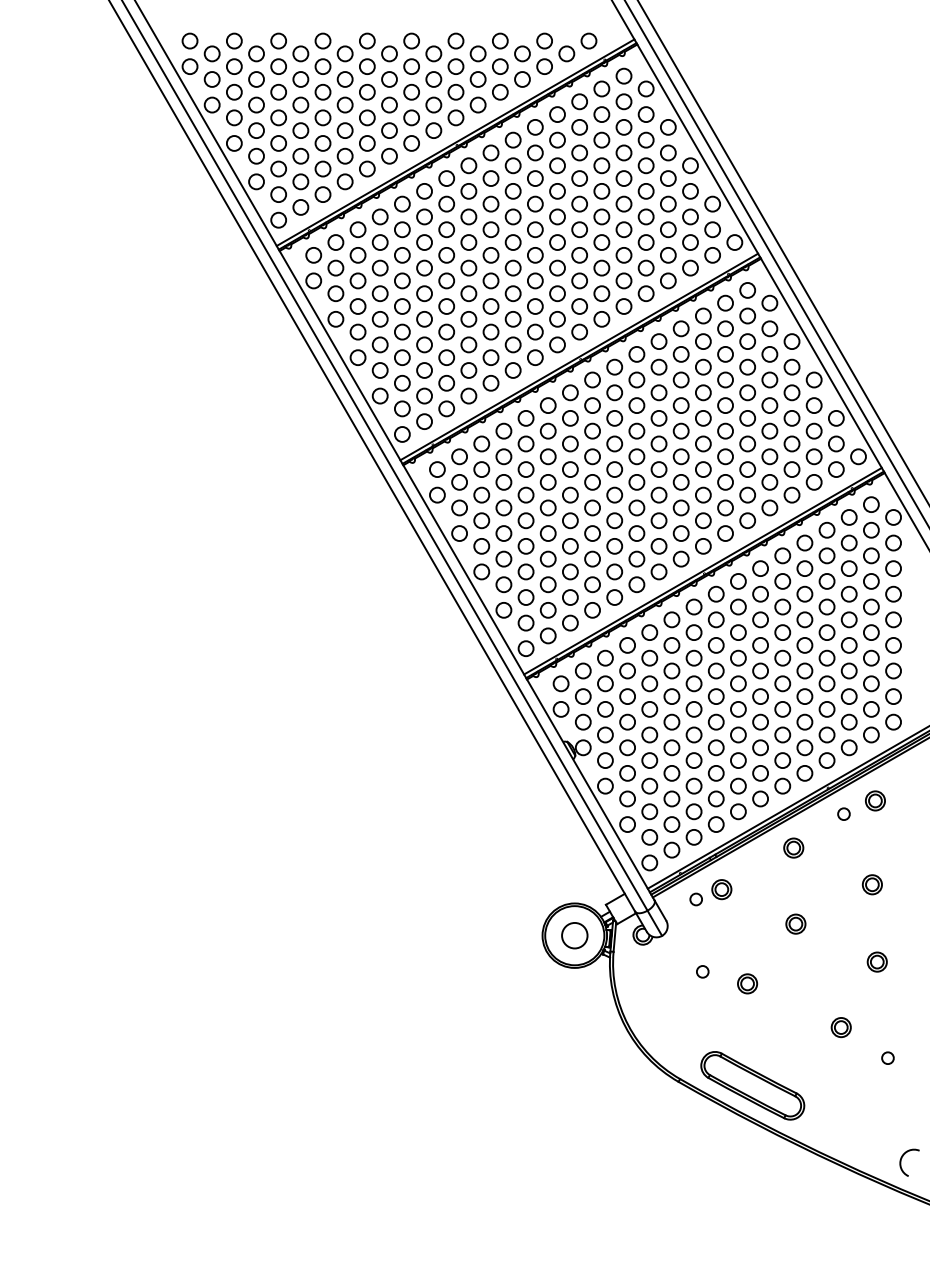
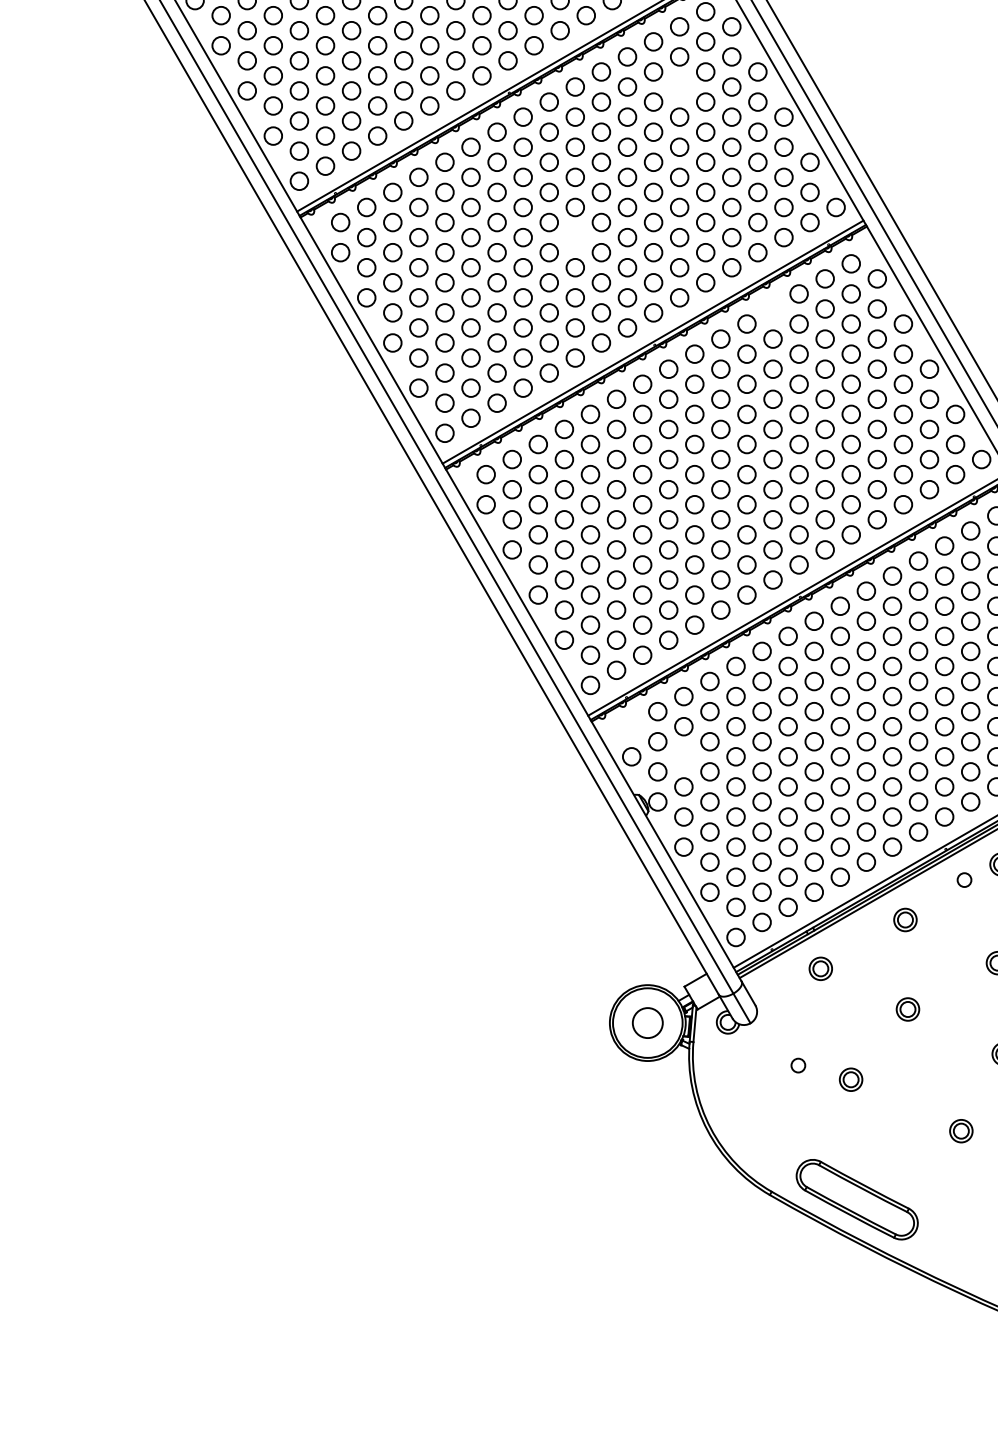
circle: (601, 139) -> (679, 86), removed
circle: (512, 267) -> (574, 236), removed
circle: (680, 328) -> (772, 308), removed
circle: (560, 683) -> (630, 726), removed
circle: (605, 709) -> (683, 756), removed
circle: (695, 899) -> (789, 980), removed

